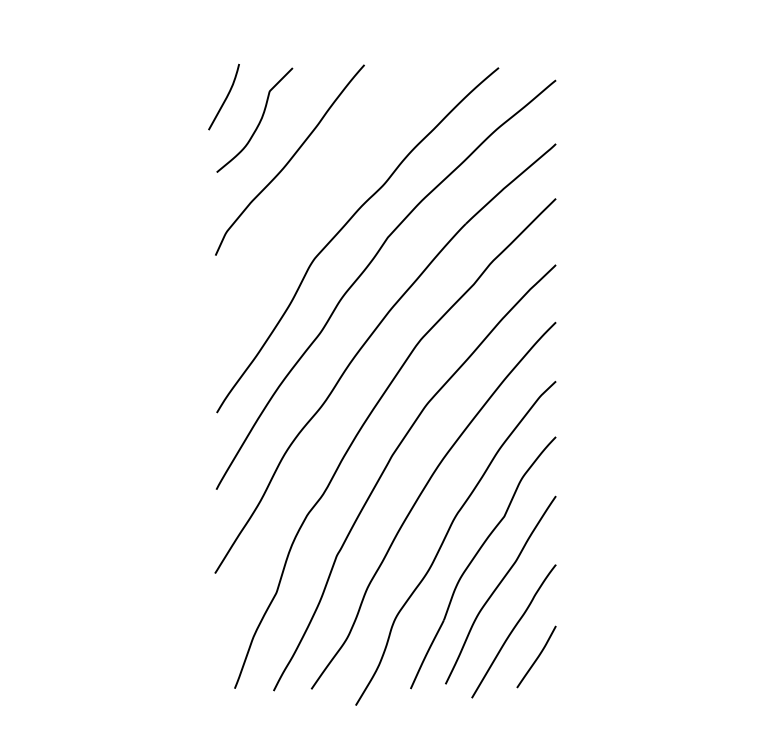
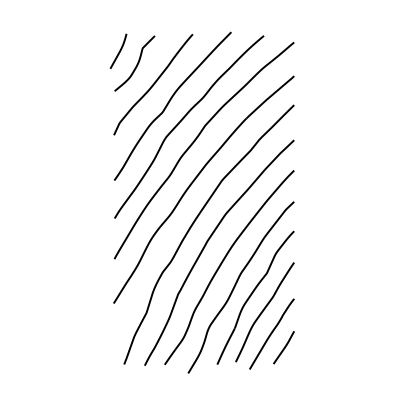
curve: (320, 195) -> (169, 103), added

